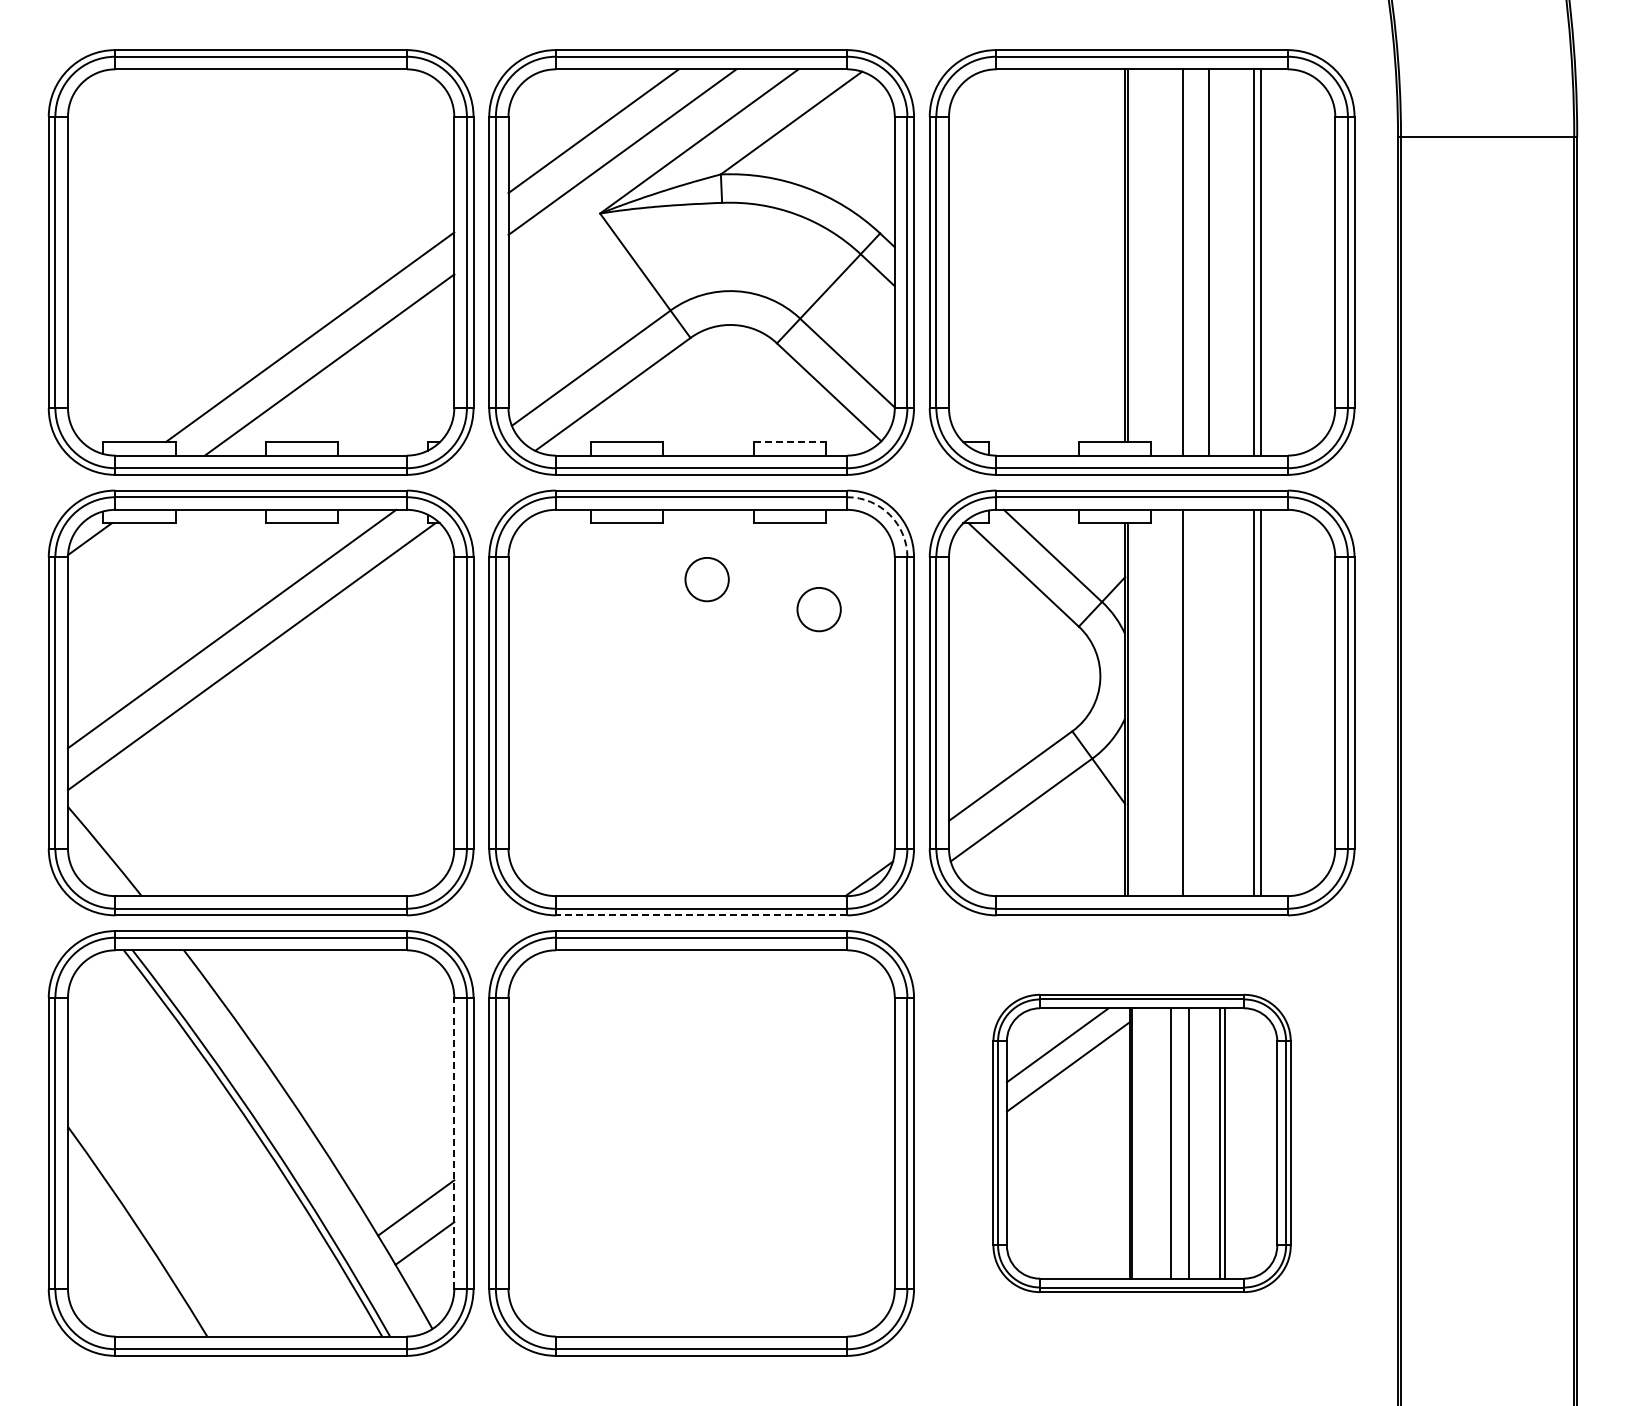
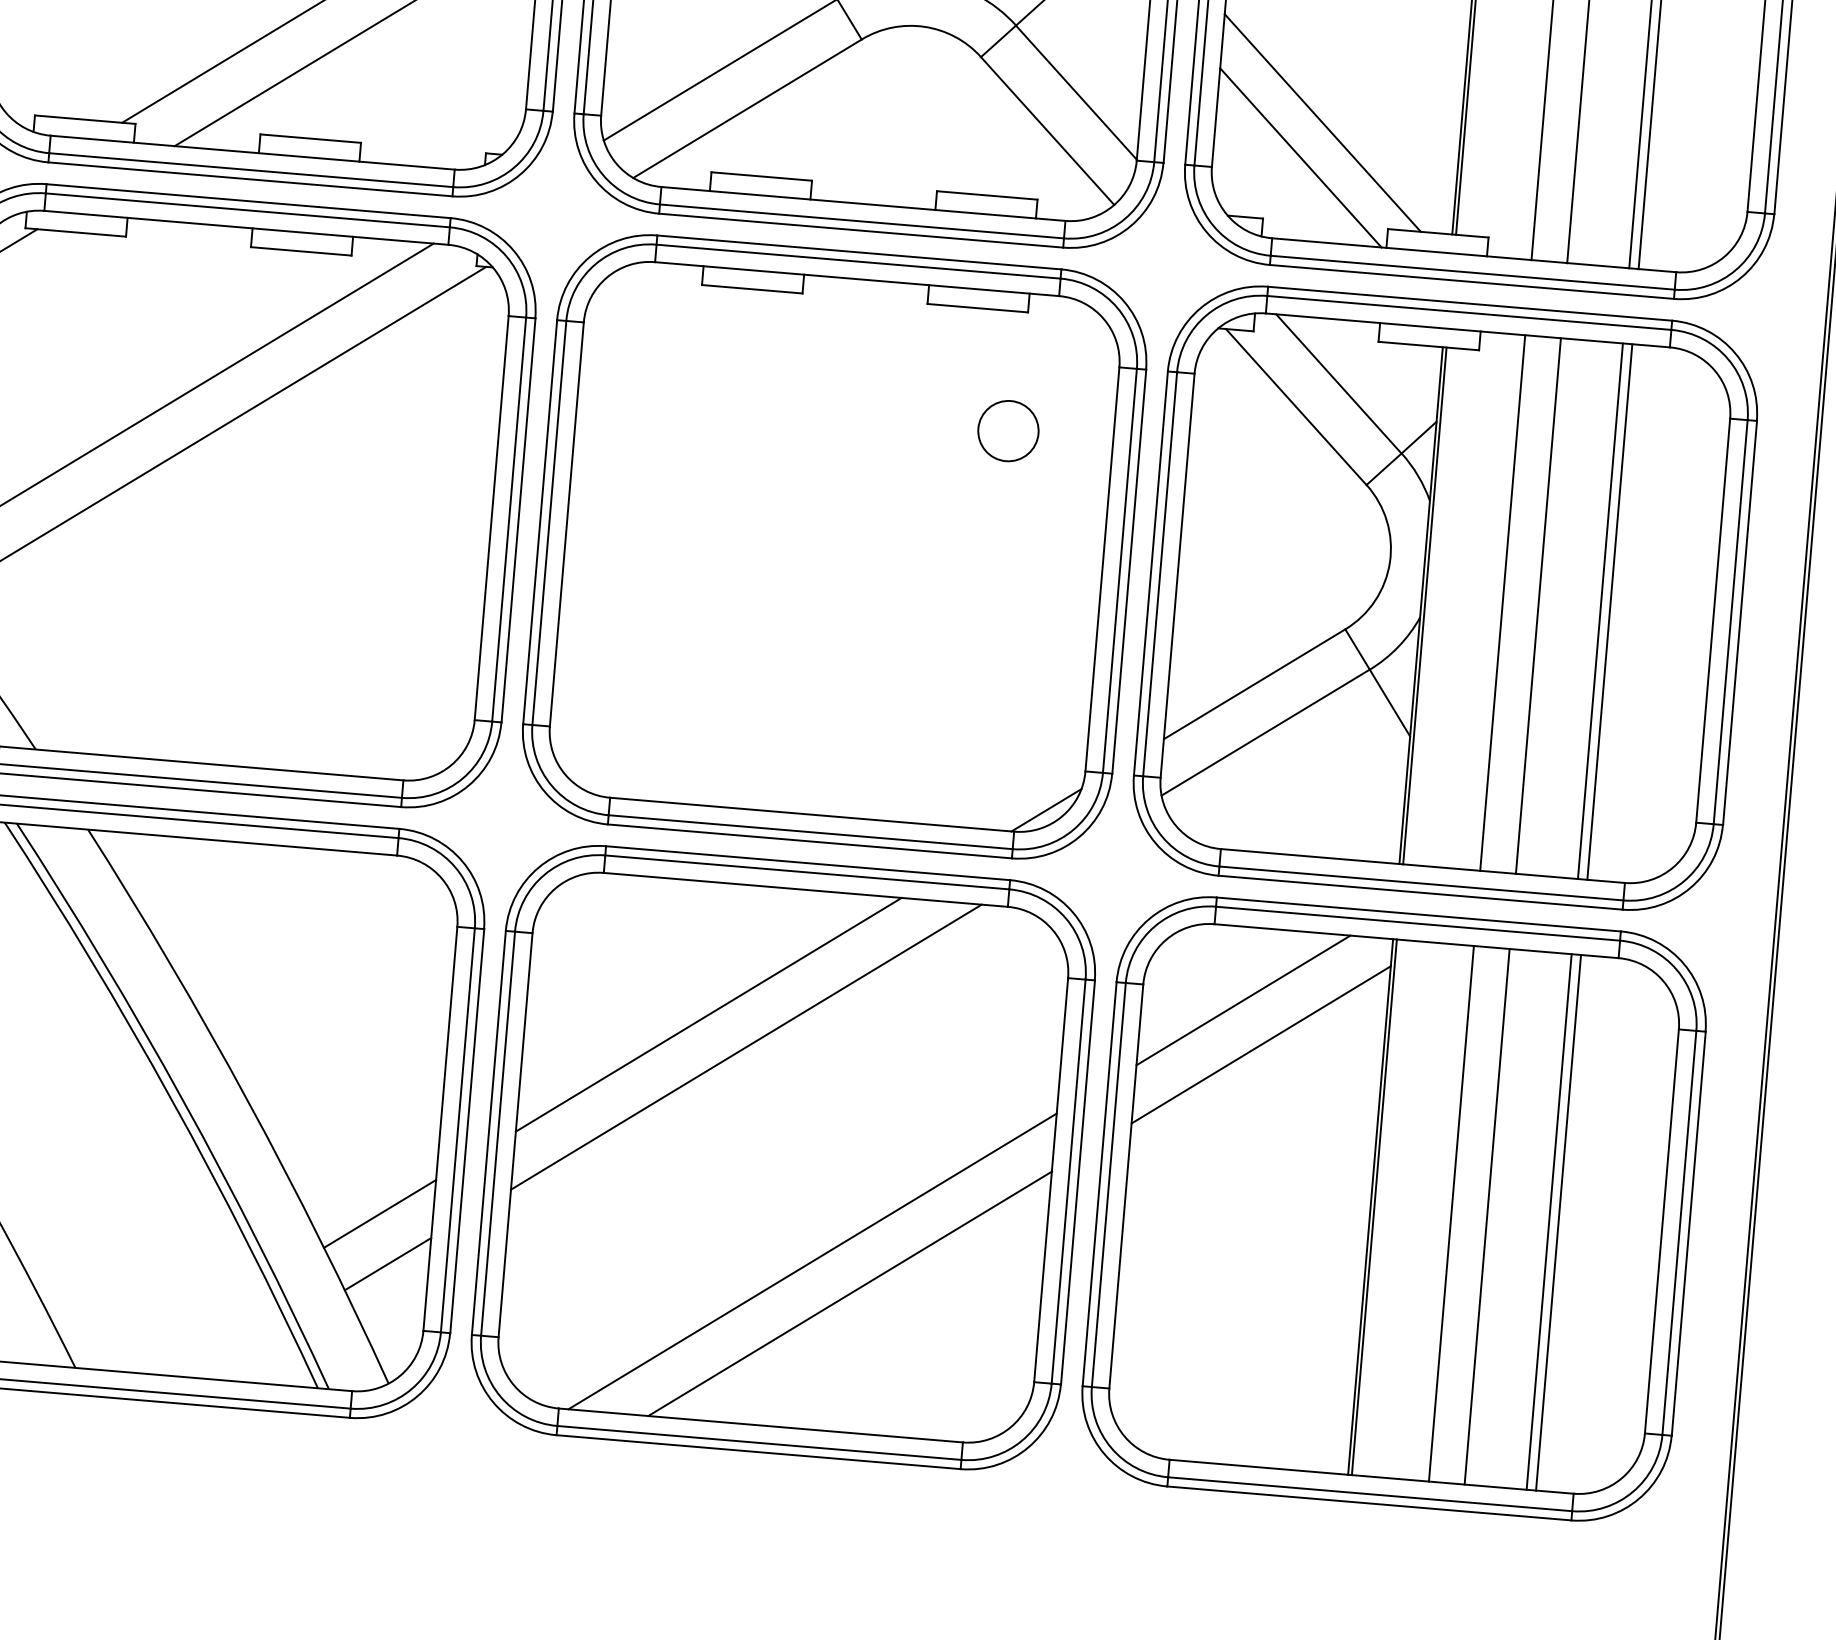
line: (1025, 370) -> (1322, 123), added
line: (1012, 396) -> (1301, 158), added
line: (790, 442) -> (988, 196), dashed -> solid
arc: (889, 514) -> (1117, 307), dashed -> solid
circle: (706, 579) -> (855, 376), removed
line: (1209, 702) -> (1538, 605), added
line: (701, 915) -> (809, 841), dashed -> solid
line: (639, 1045) -> (708, 1014), added
line: (668, 1066) -> (746, 1047), added
line: (454, 1143) -> (440, 1128), dashed -> solid
part: (1141, 1143) -> (1393, 1208), size x1.43
line: (728, 1215) -> (812, 1260), added
line: (757, 1236) -> (849, 1293), added

